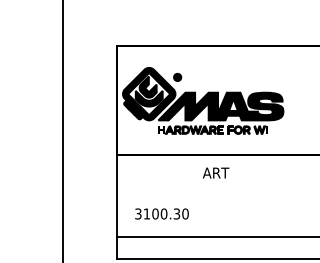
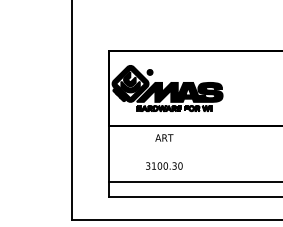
text: (216, 172) -> (164, 137), moved
text: (162, 213) -> (164, 165), moved

